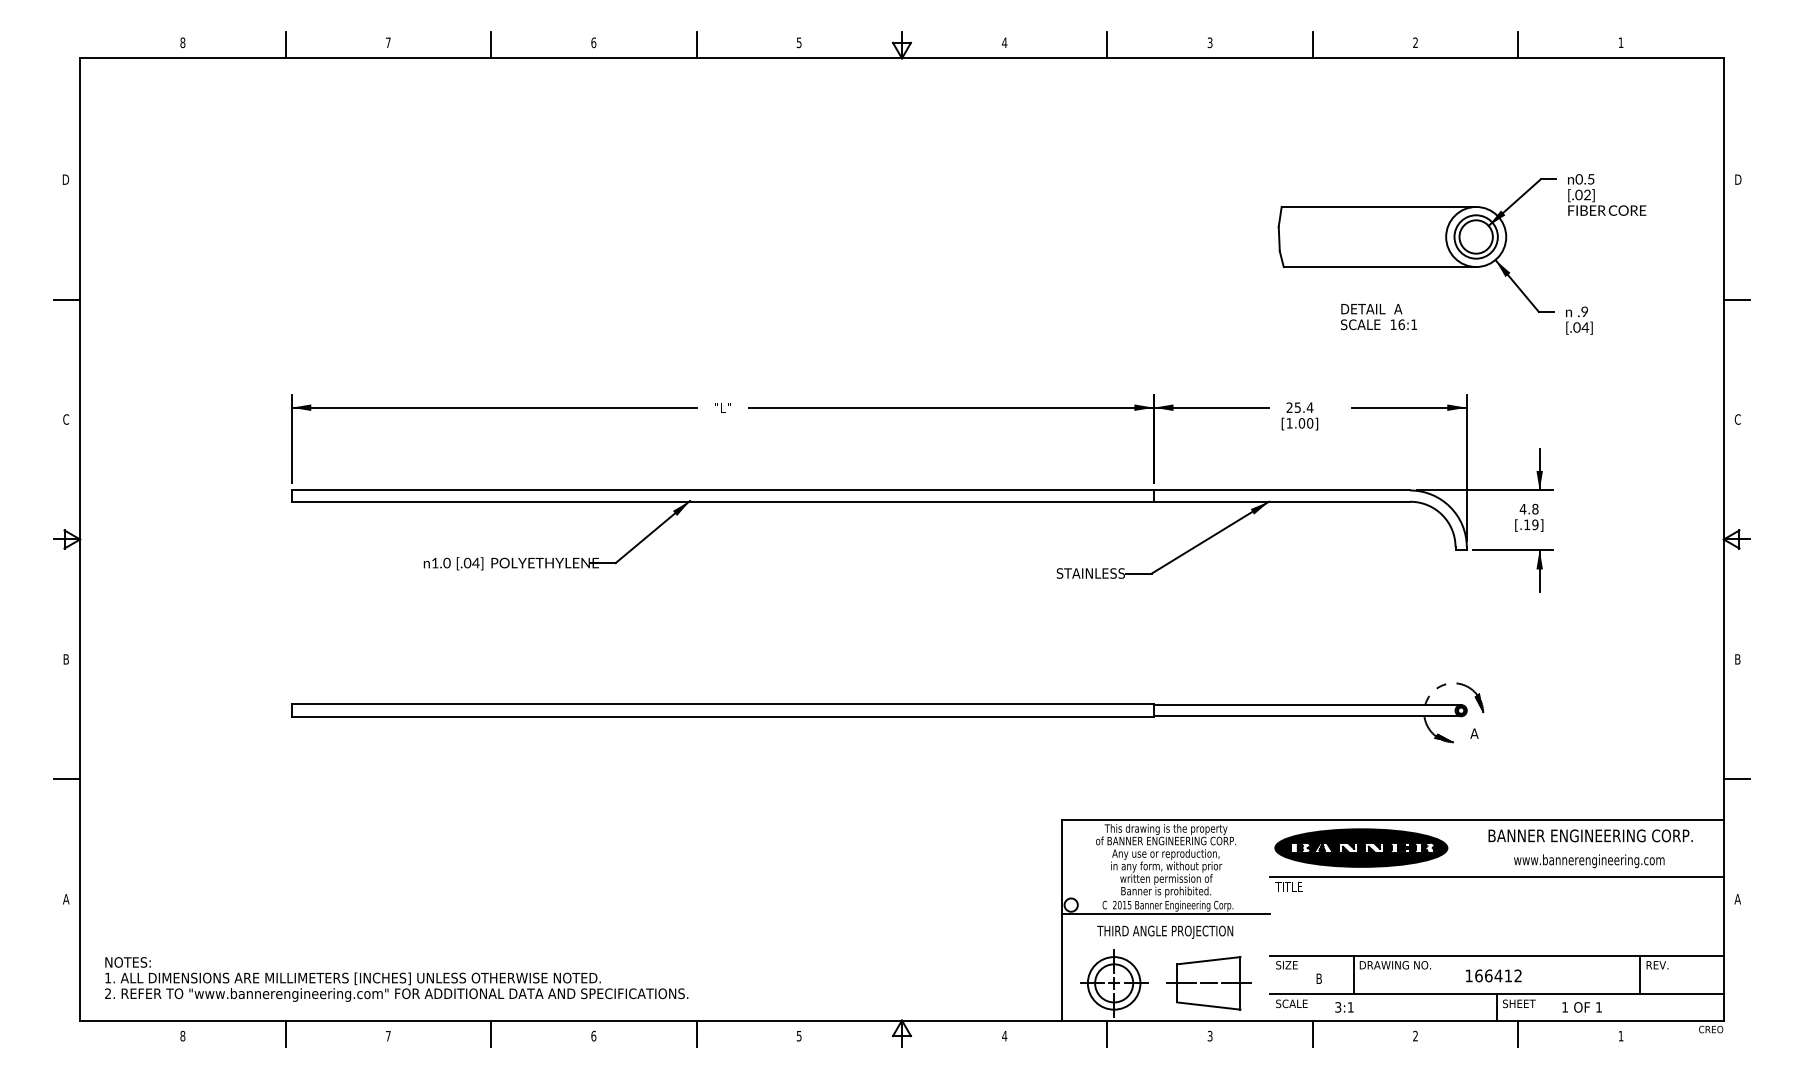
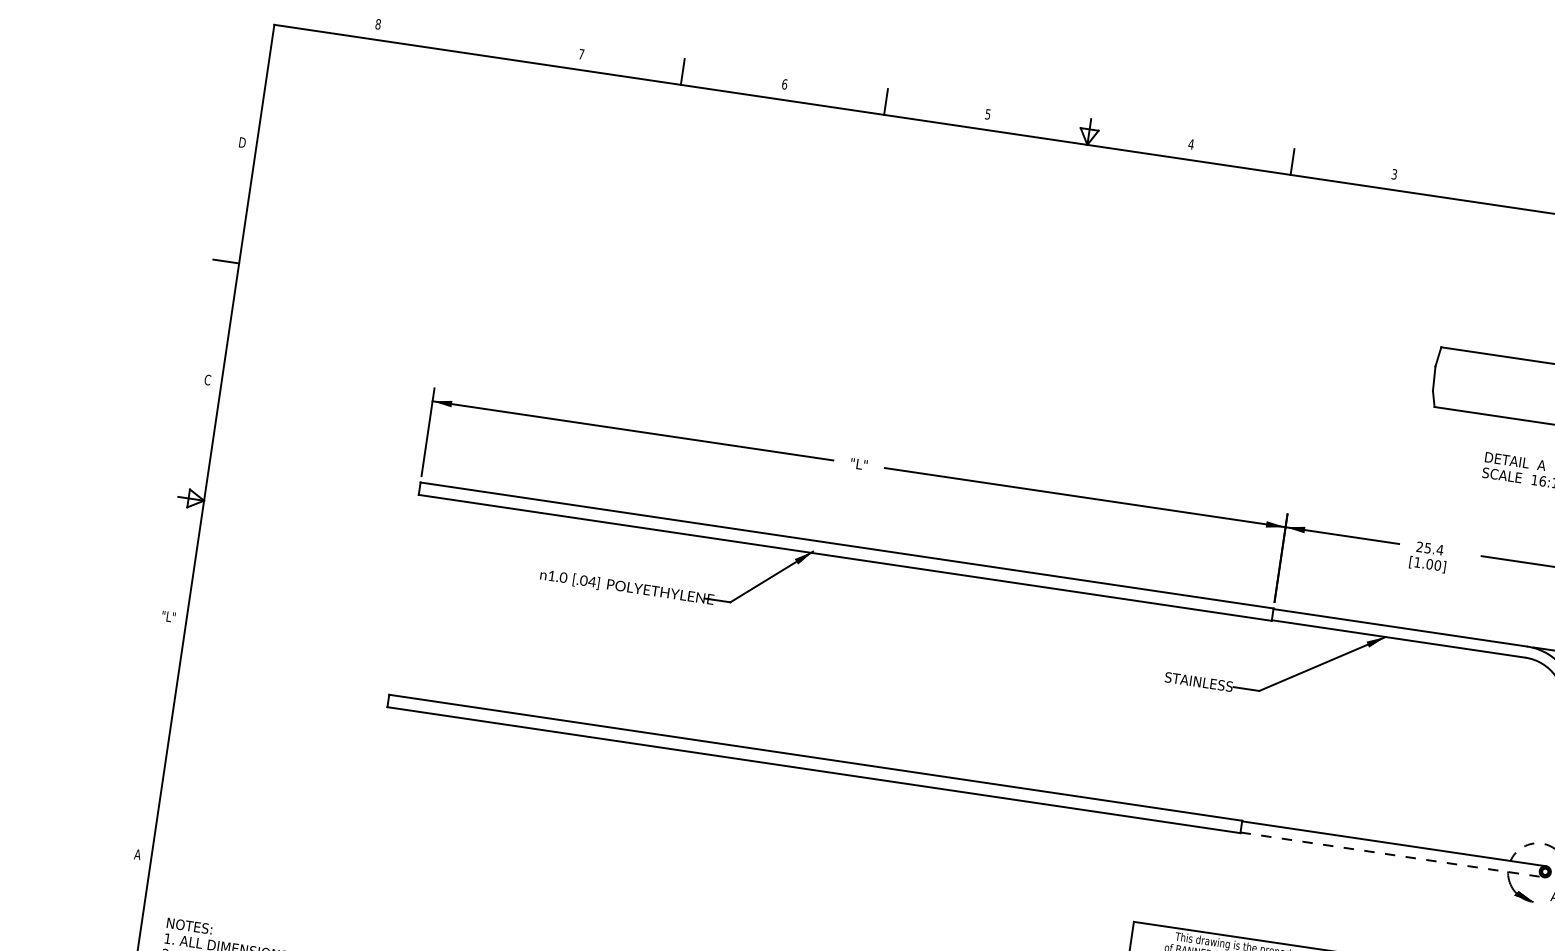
line: (285, 45) -> (479, 42), removed
line: (1312, 45) -> (1495, 192), removed
text: (62, 659) -> (169, 616), B -> "L"
line: (1307, 716) -> (1392, 855), solid -> dashed
line: (67, 779) -> (156, 736), removed

